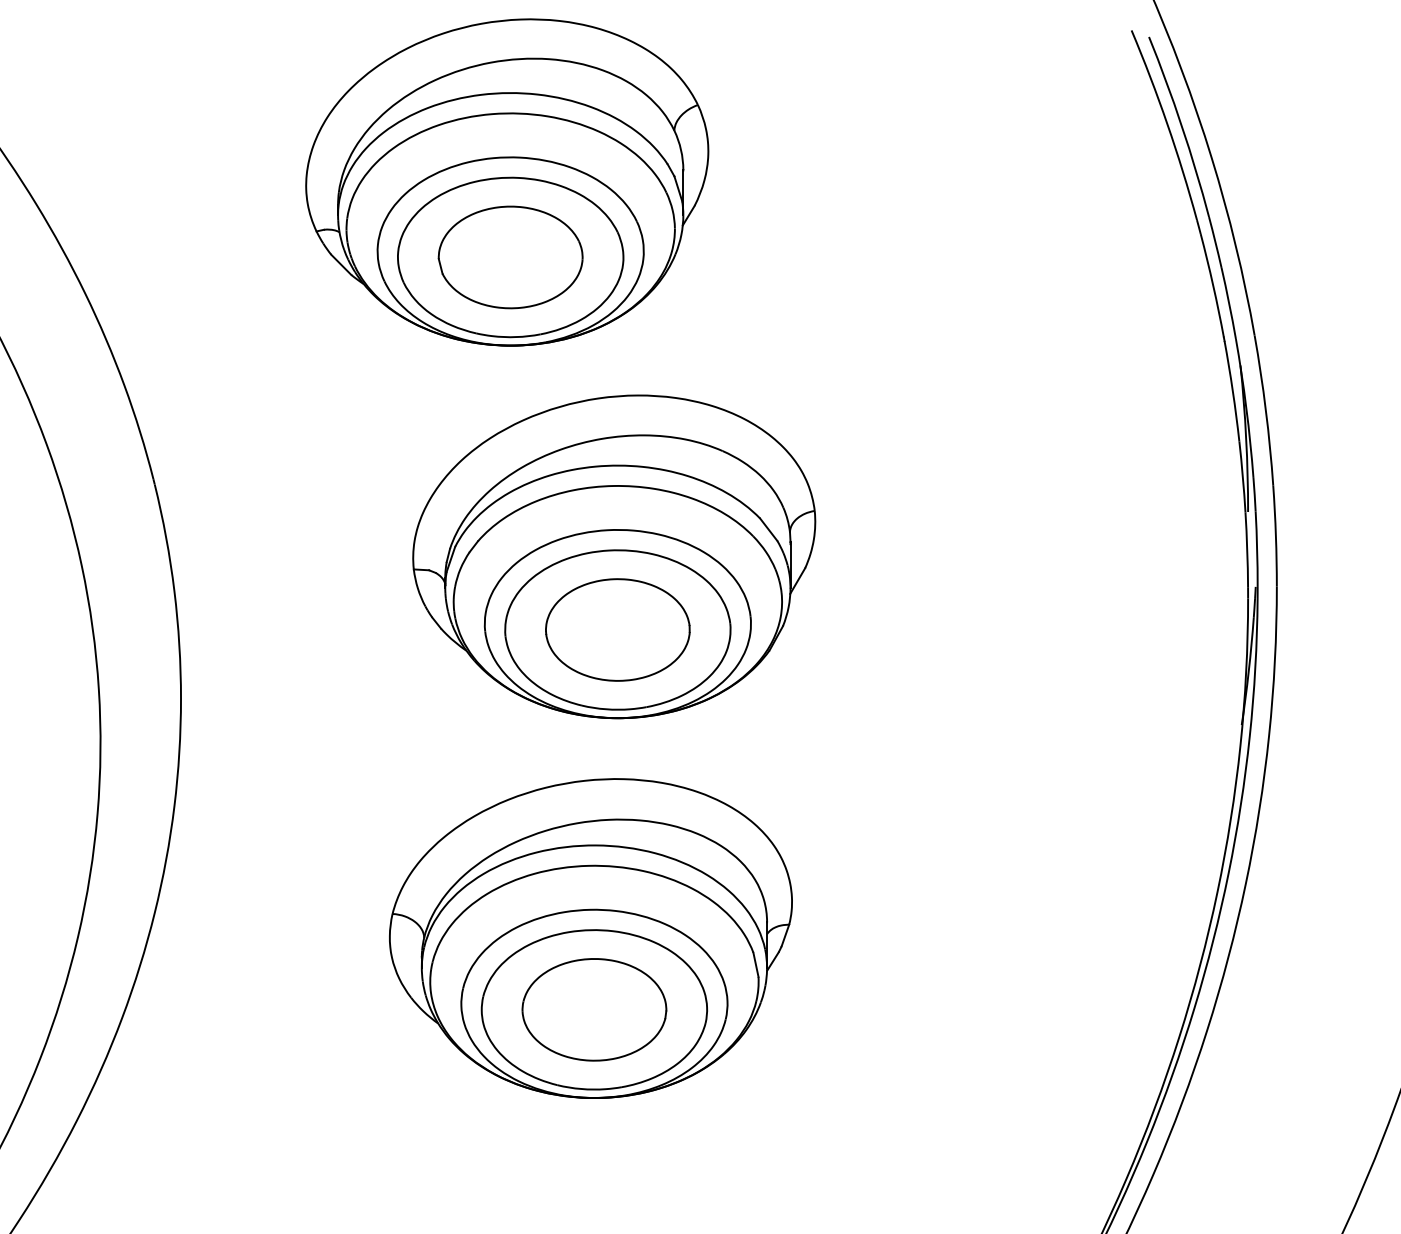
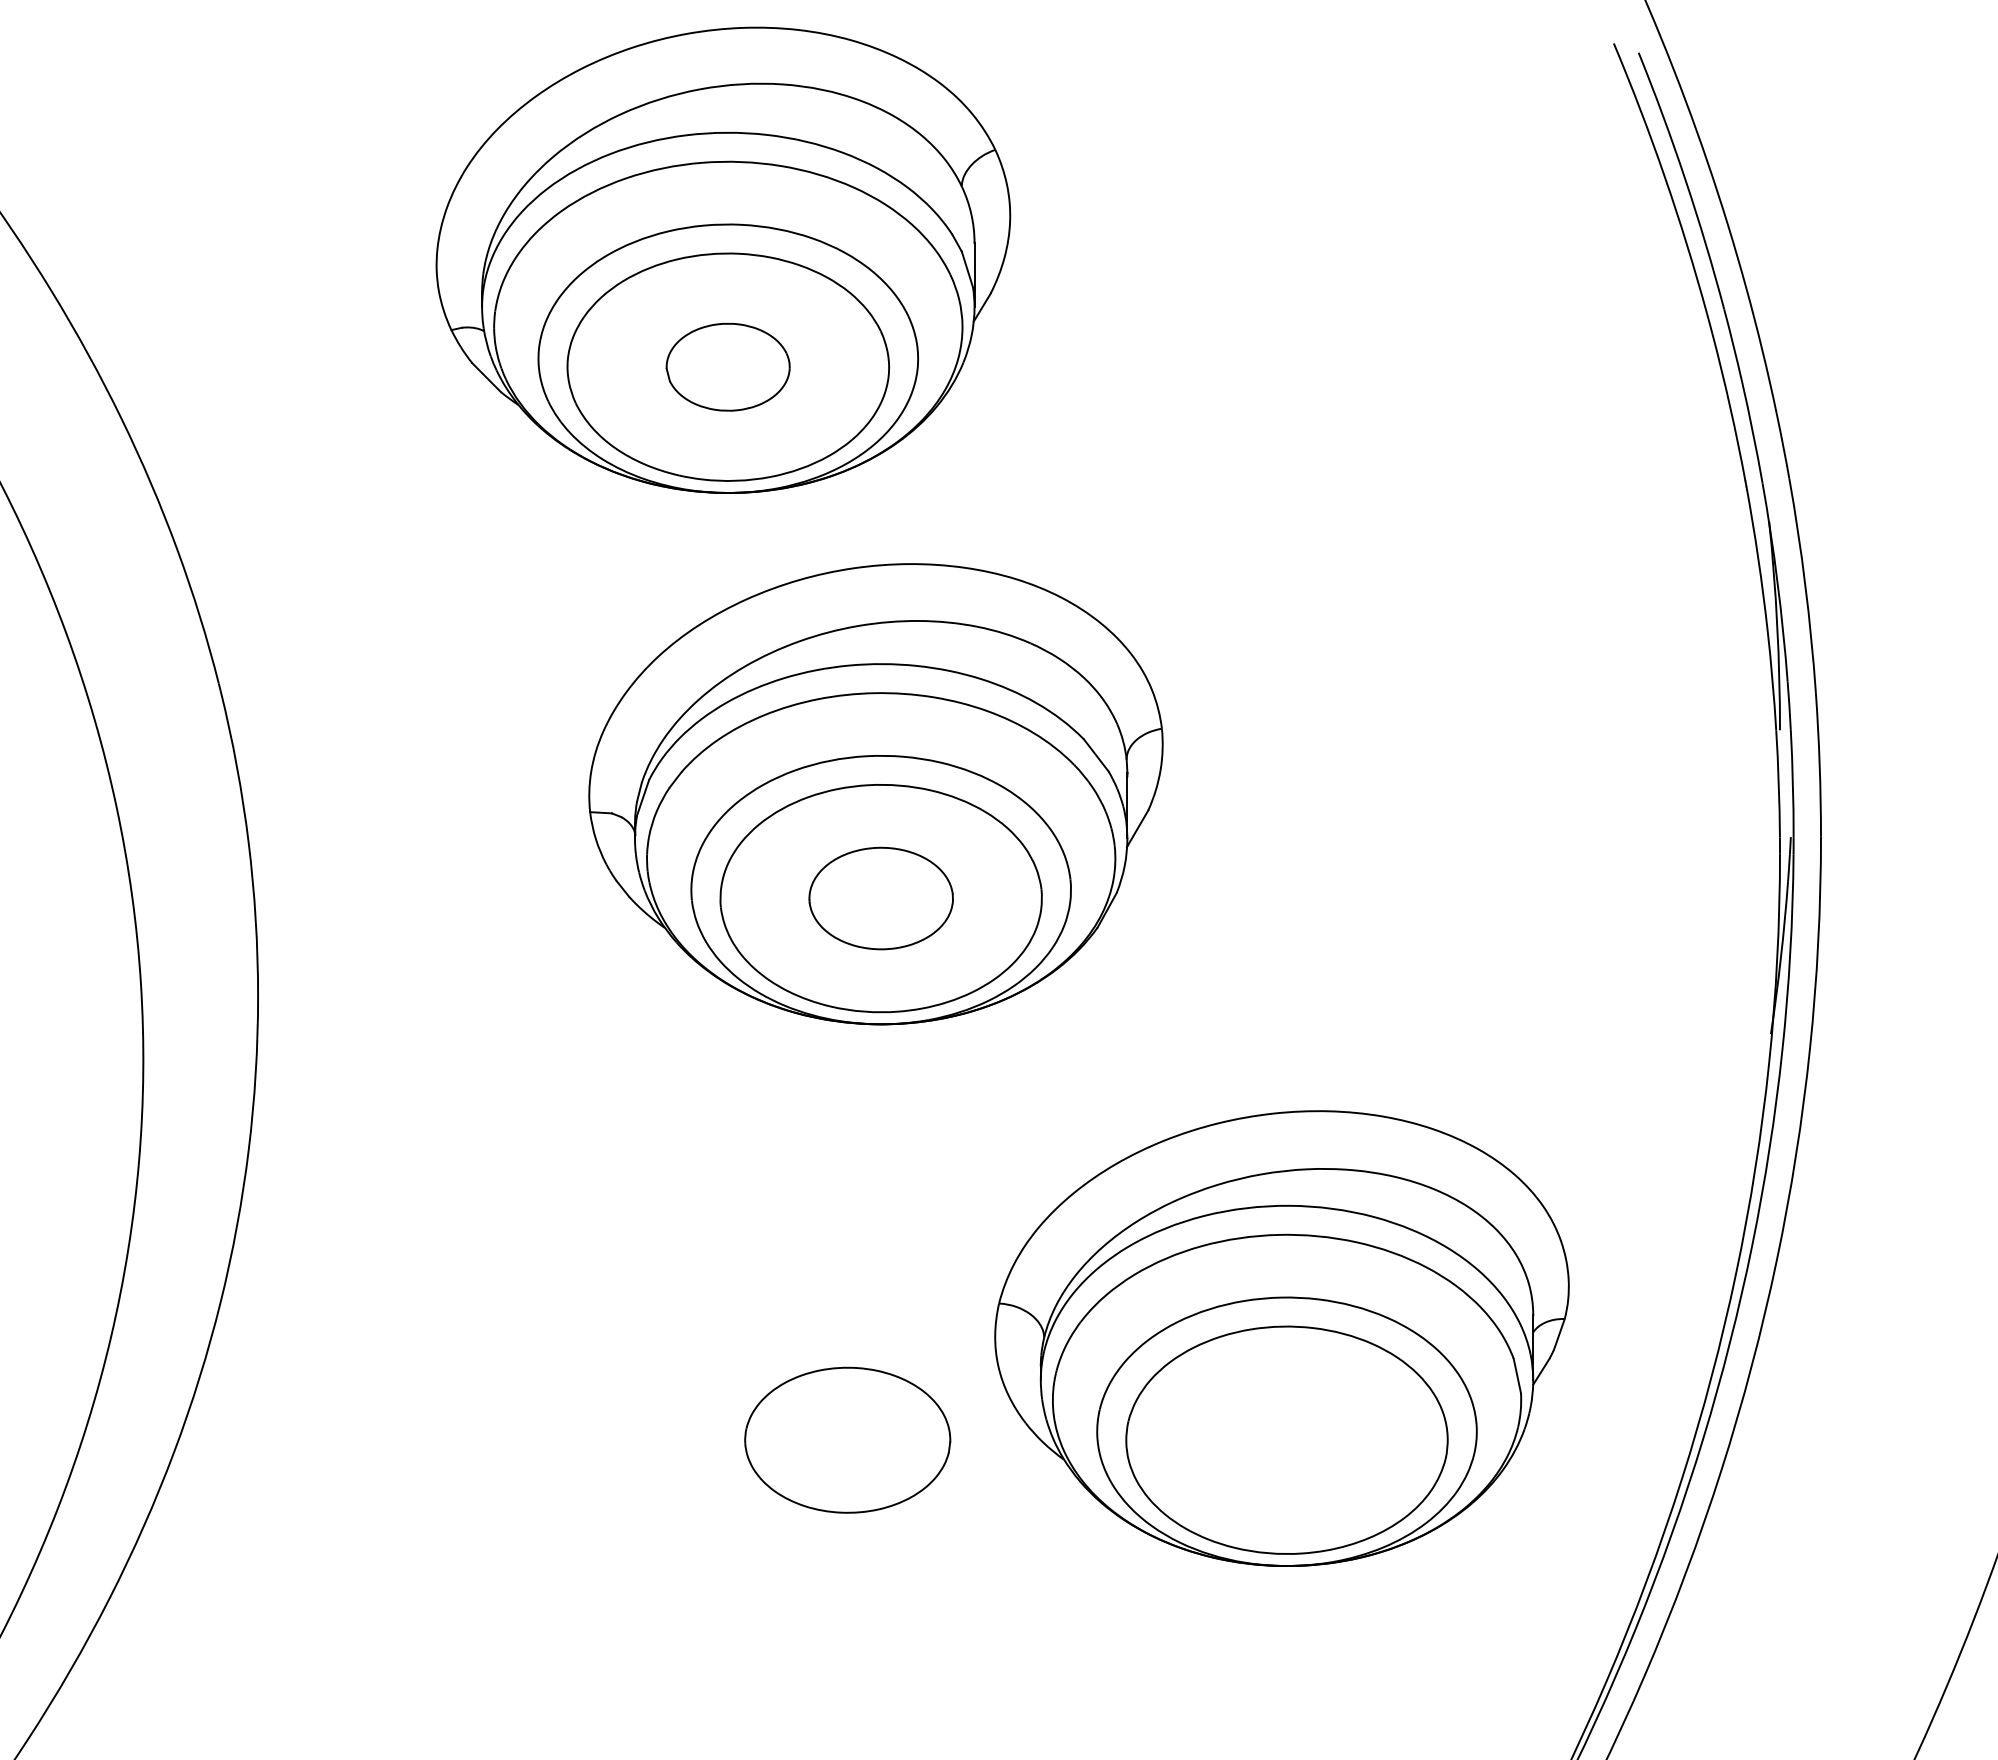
part: (510, 257) -> (728, 367), size x0.6
part: (617, 629) -> (880, 897), size x0.7
part: (590, 938) -> (1281, 1338), moved

